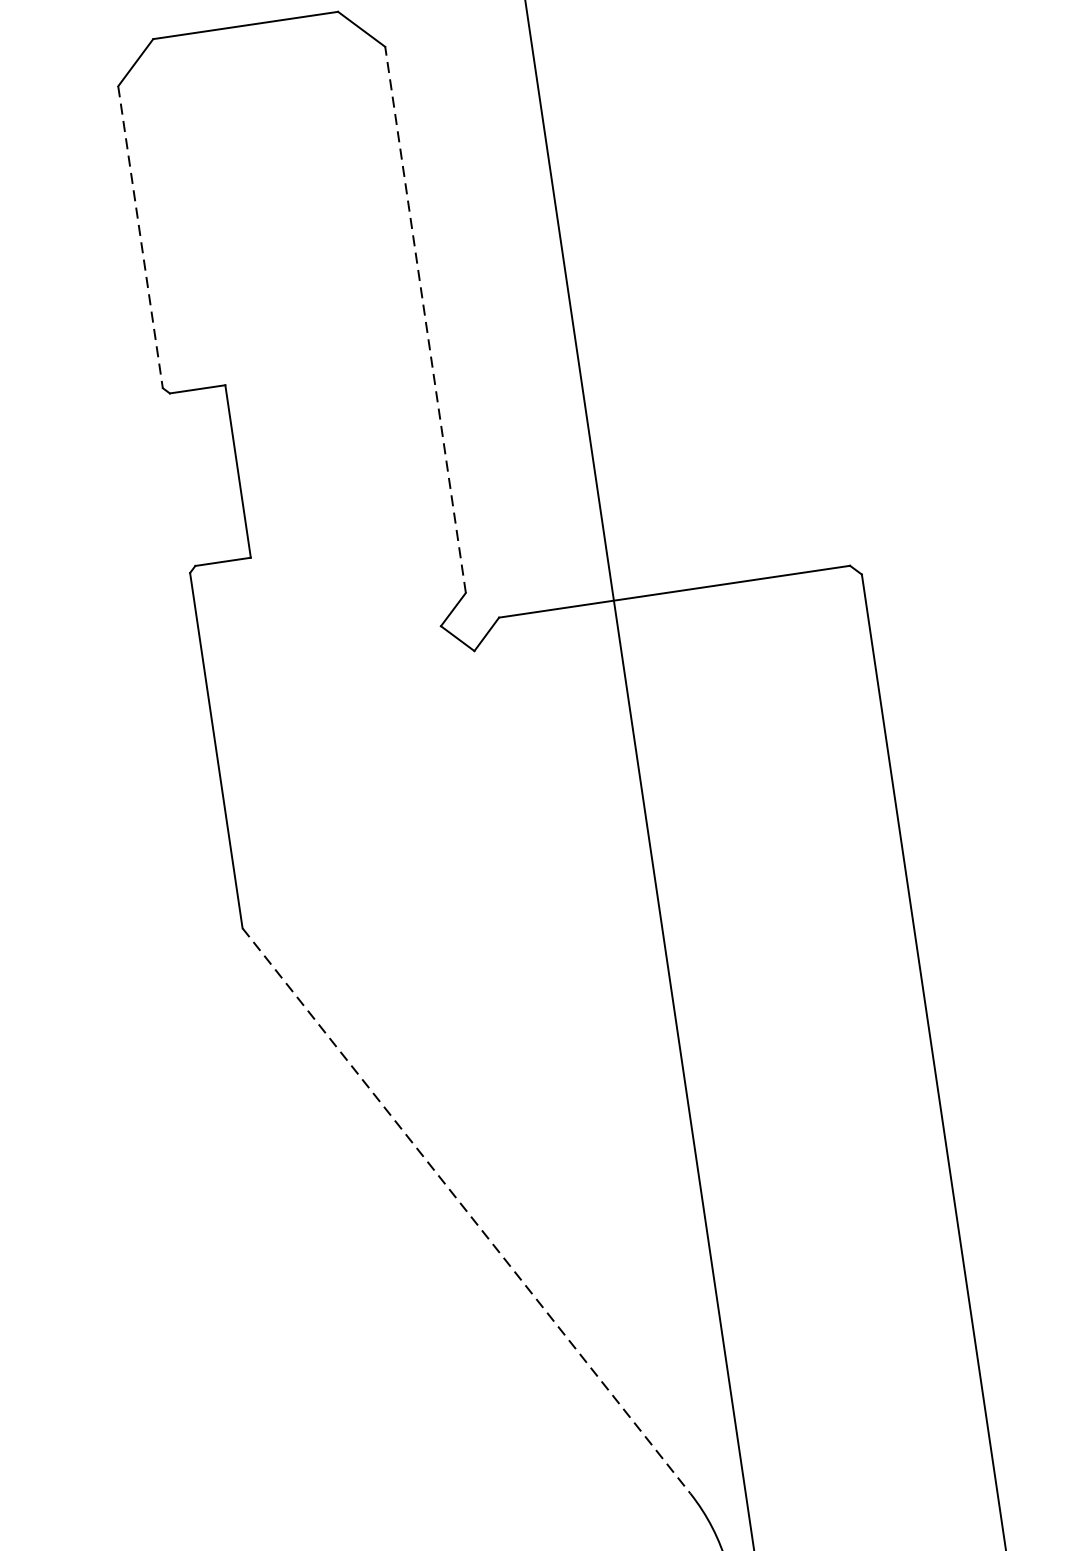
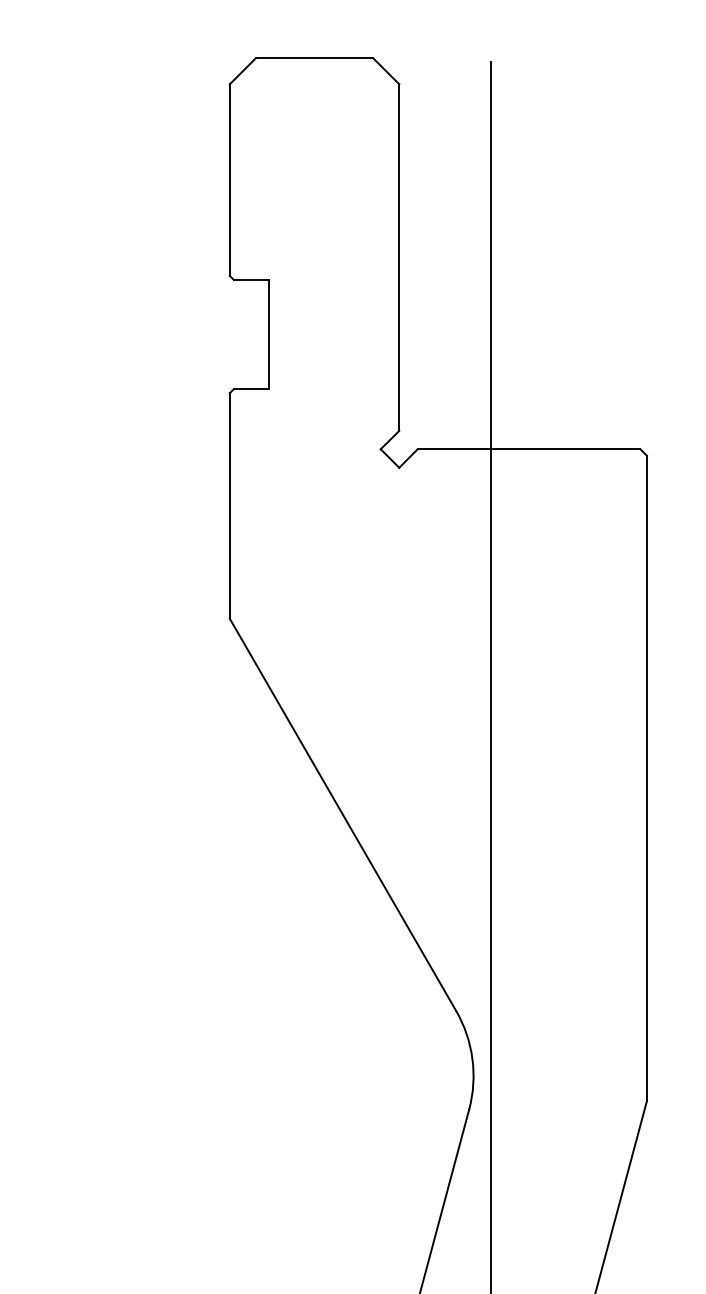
line: (140, 237) -> (229, 180), dashed -> solid
line: (425, 319) -> (399, 257), dashed -> solid
line: (467, 1211) -> (343, 815), dashed -> solid

